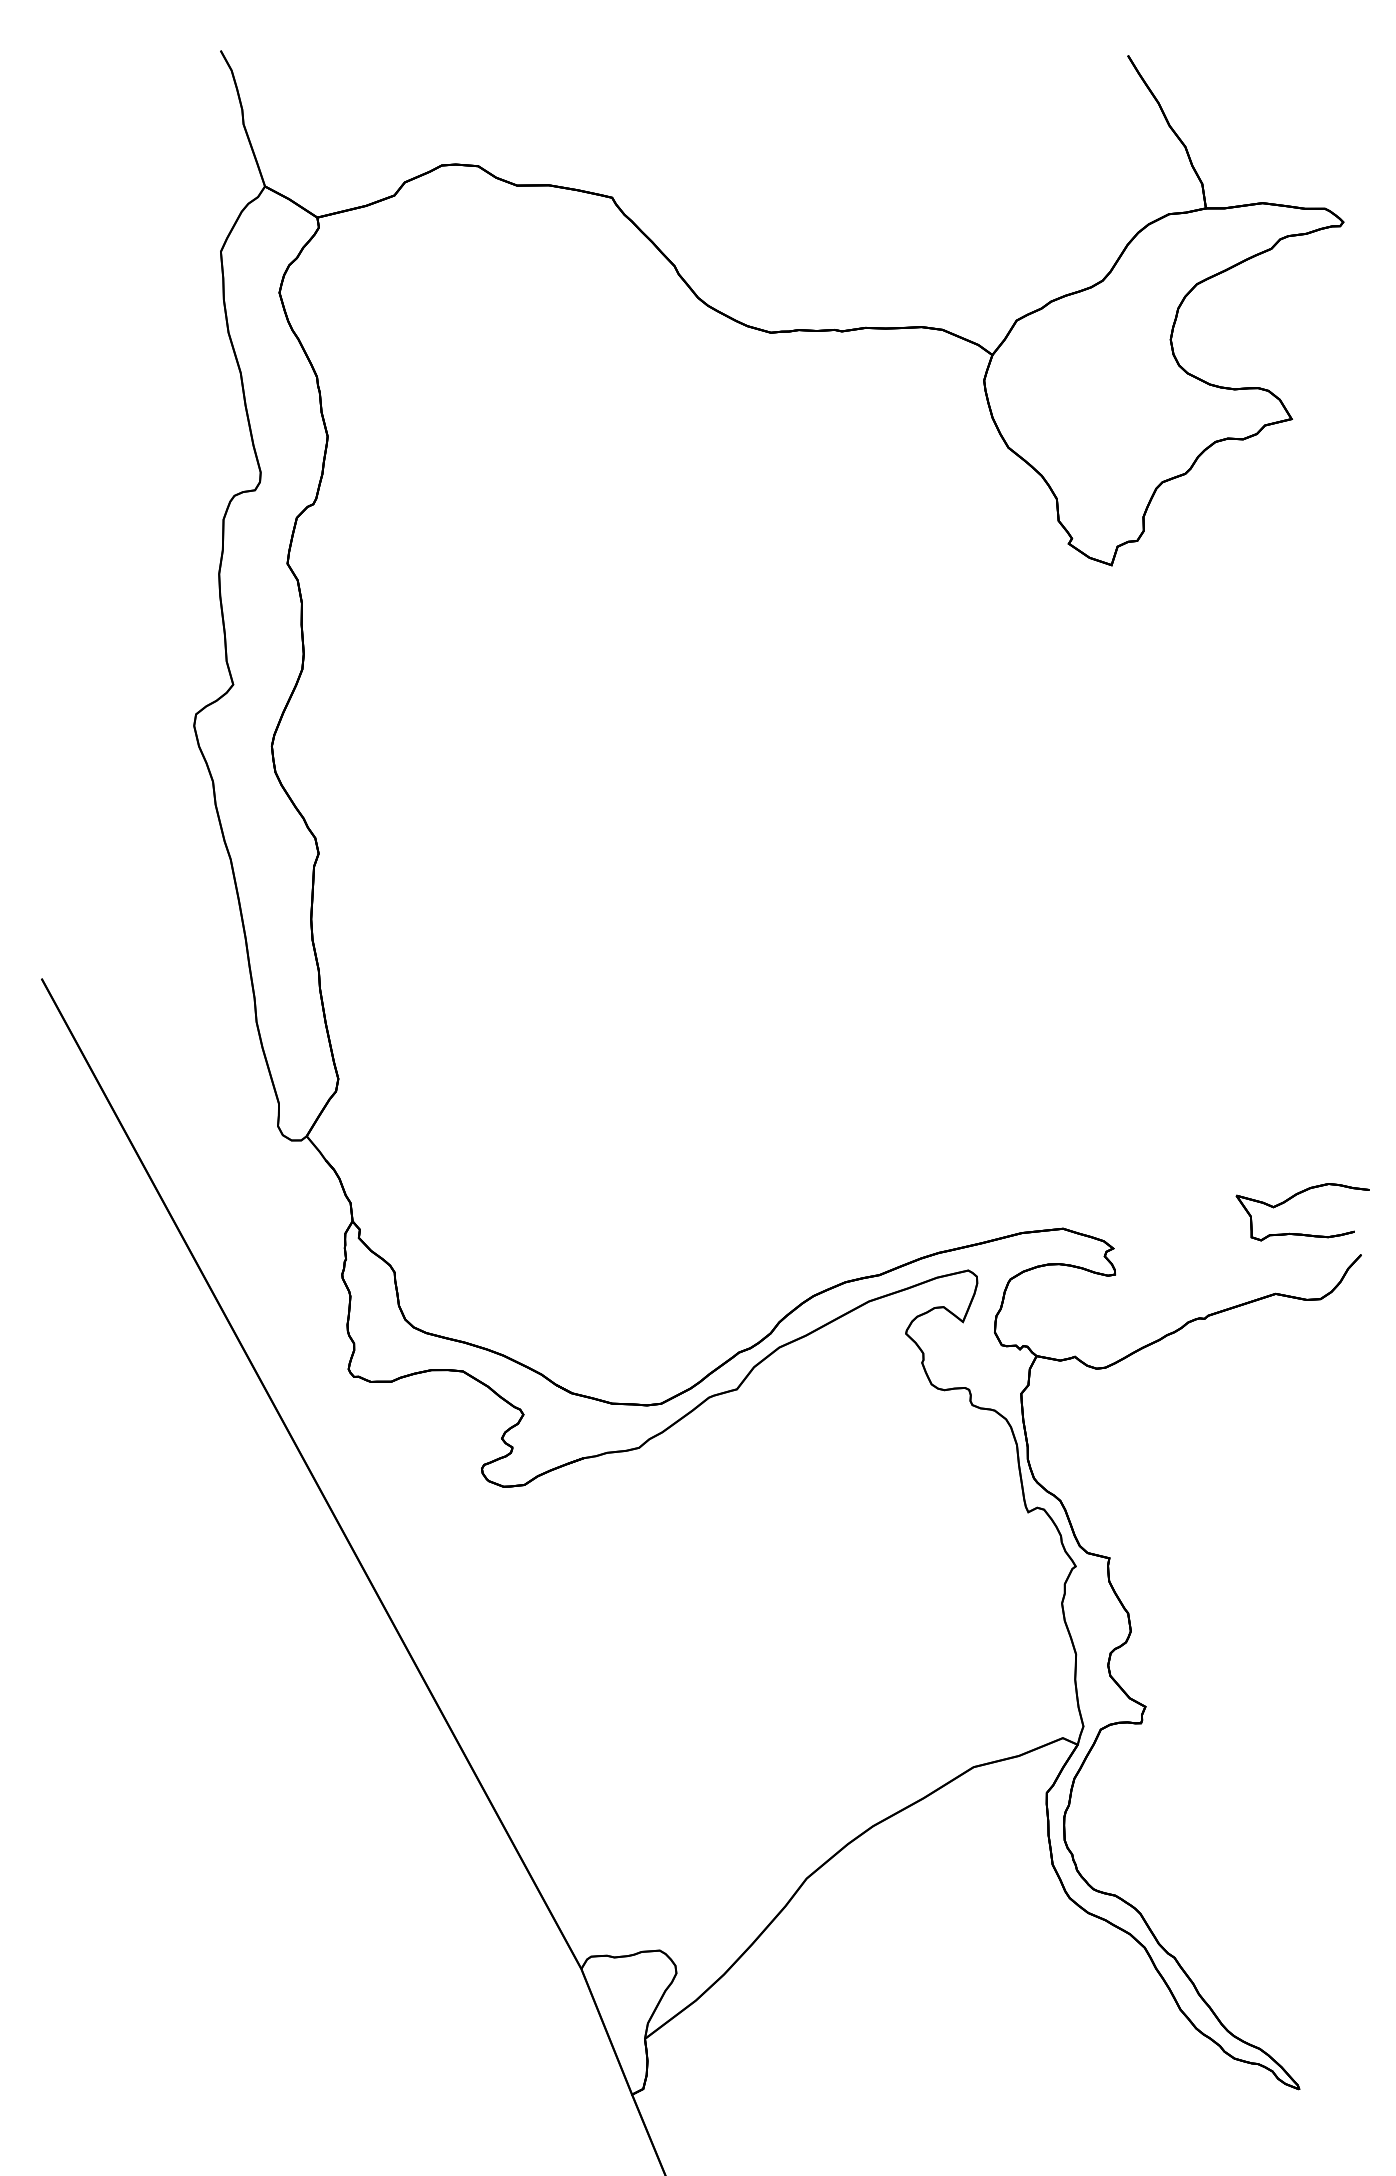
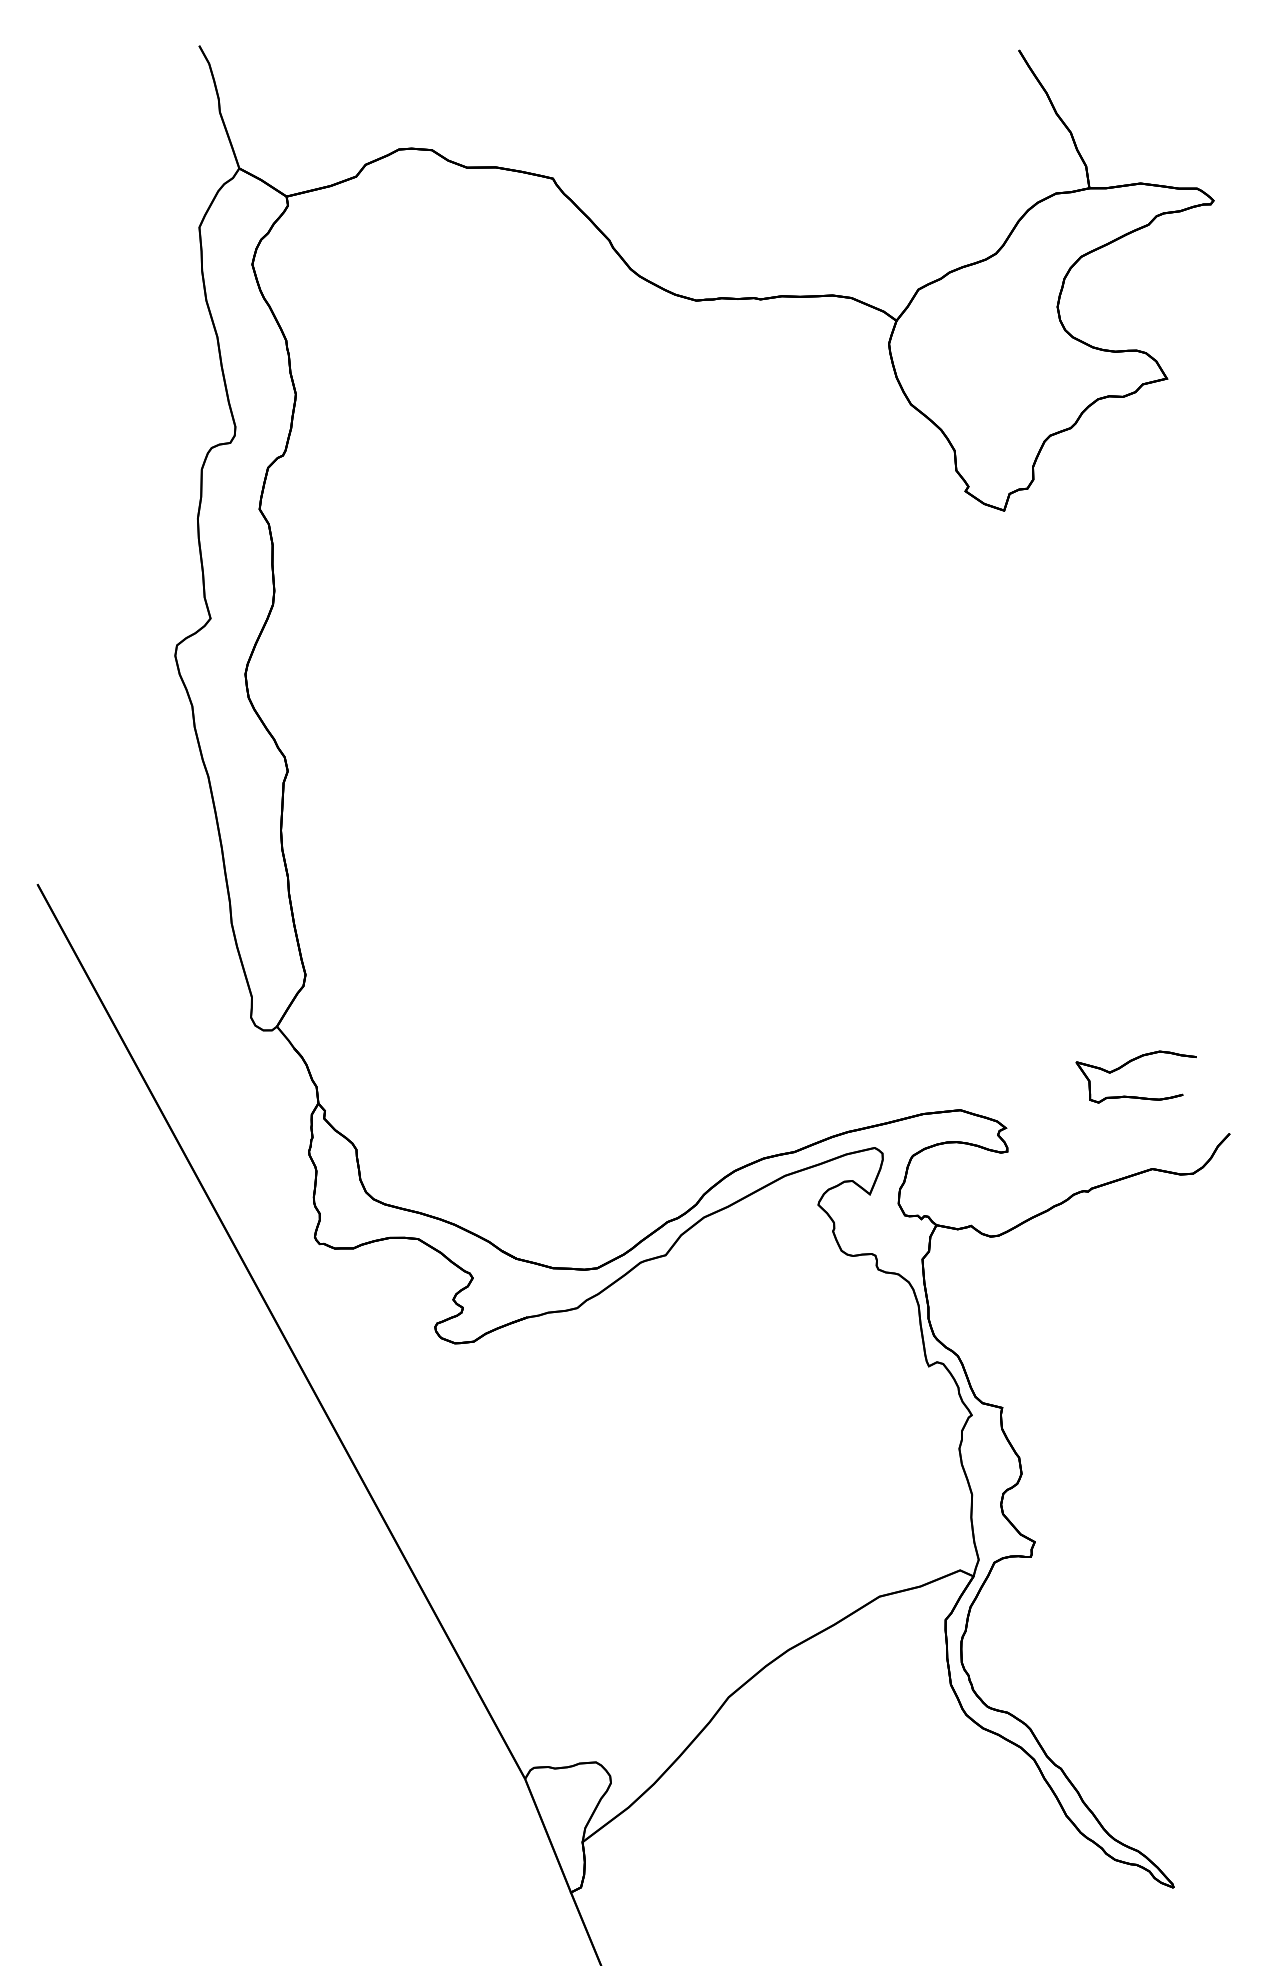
part: (1292, 1198) -> (1126, 1064), moved

